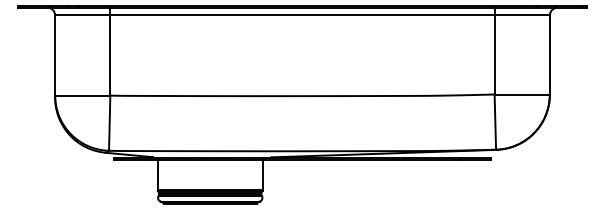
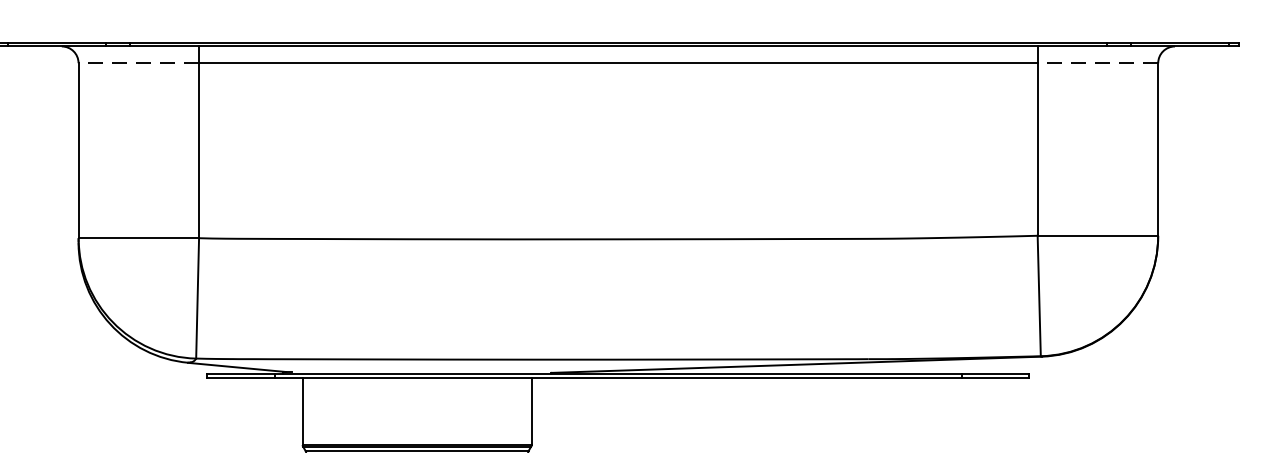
line: (82, 15) -> (138, 63), solid -> dashed
line: (522, 15) -> (1098, 63), solid -> dashed

